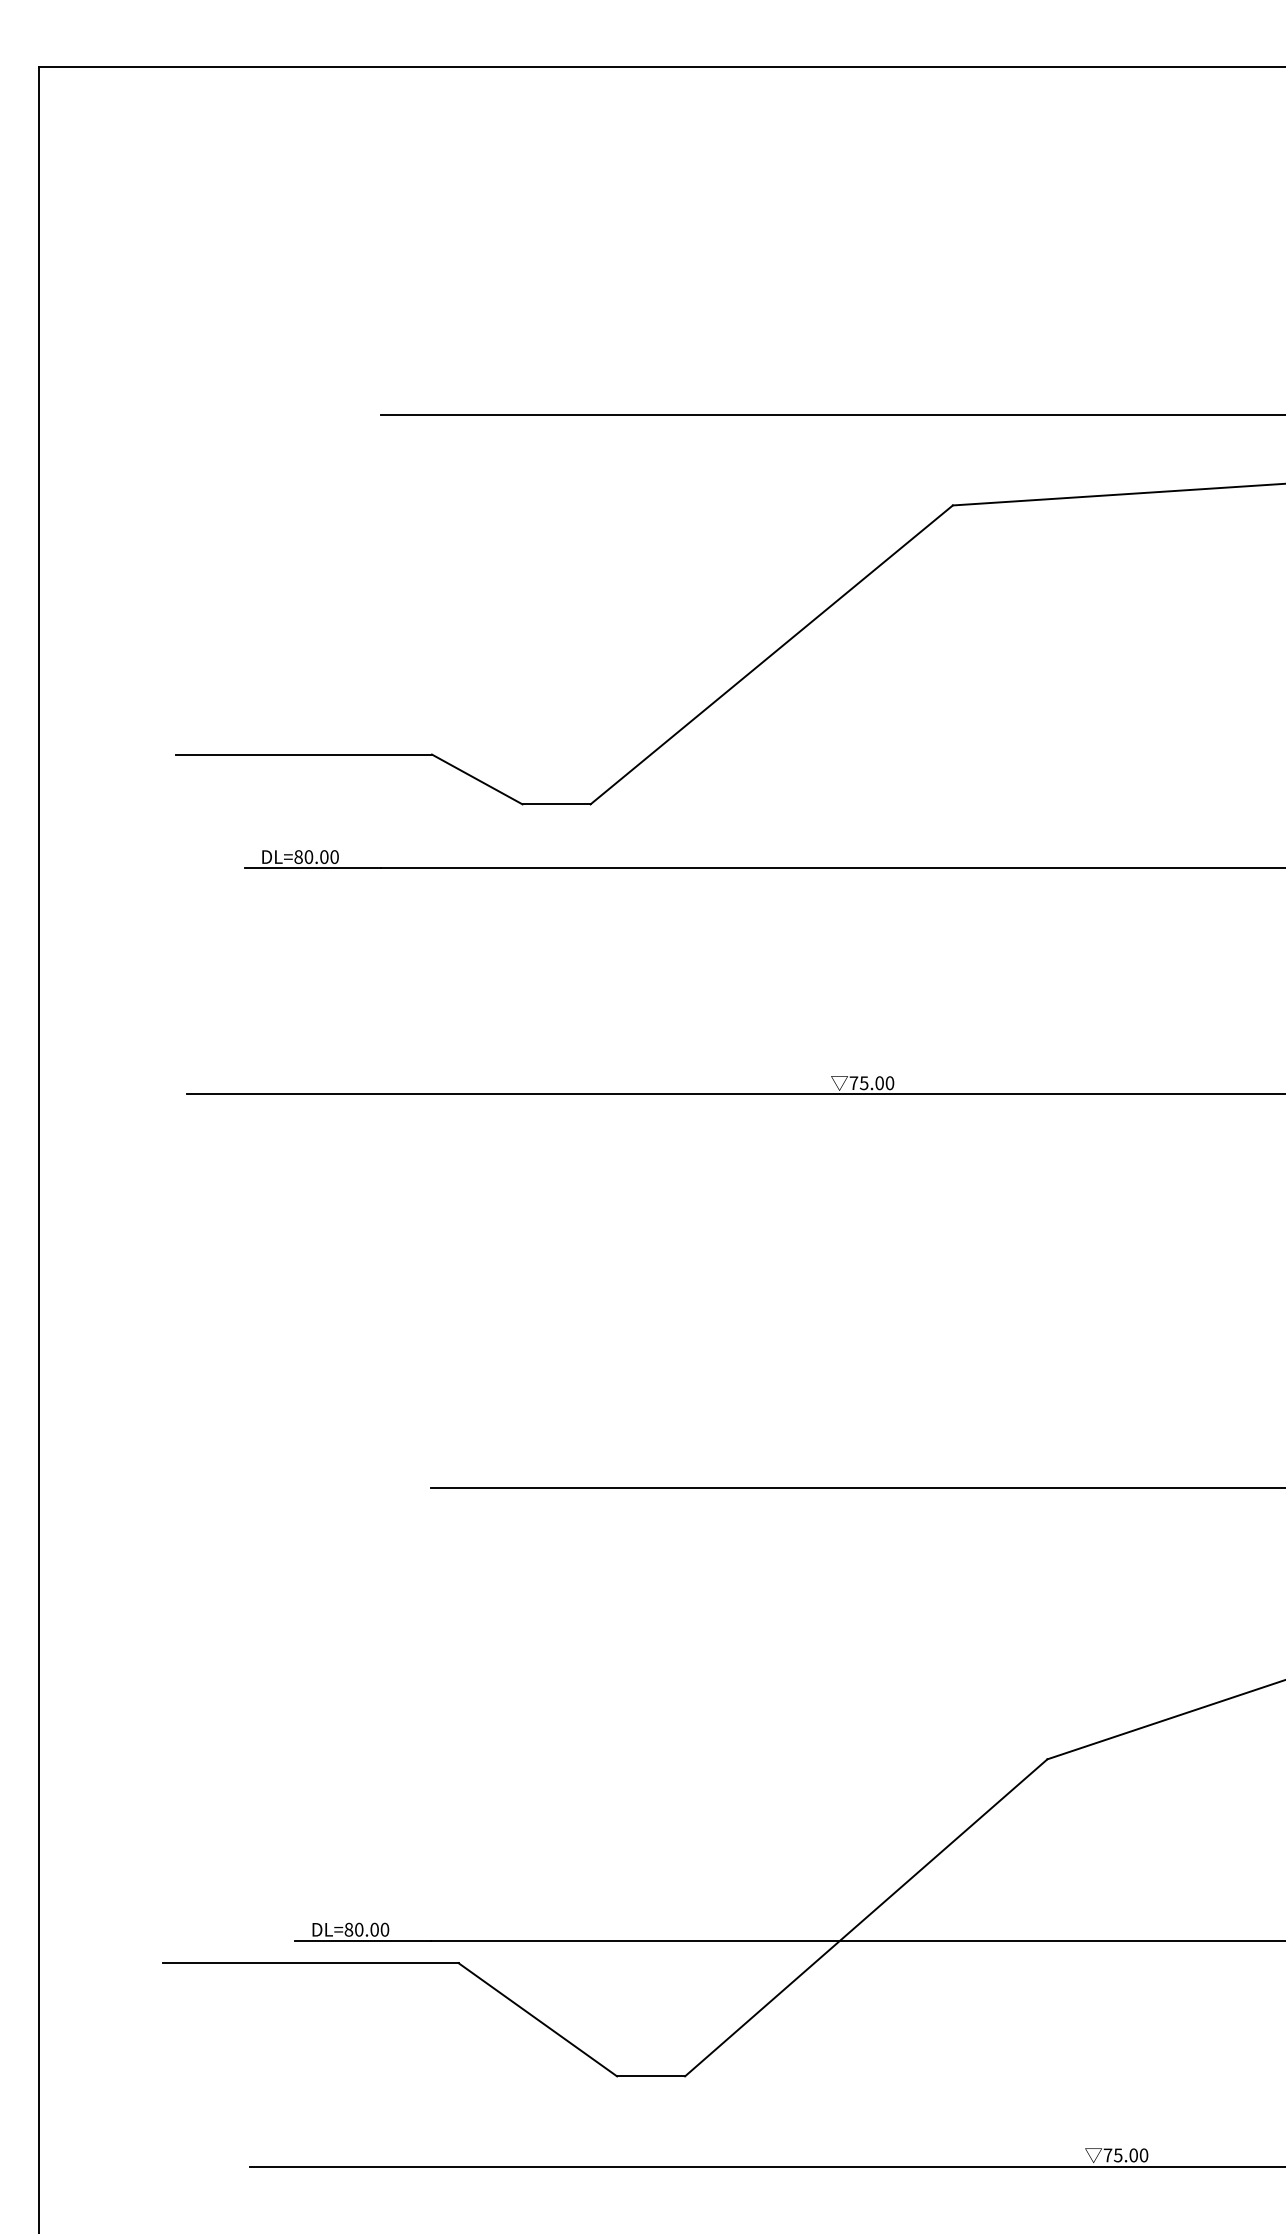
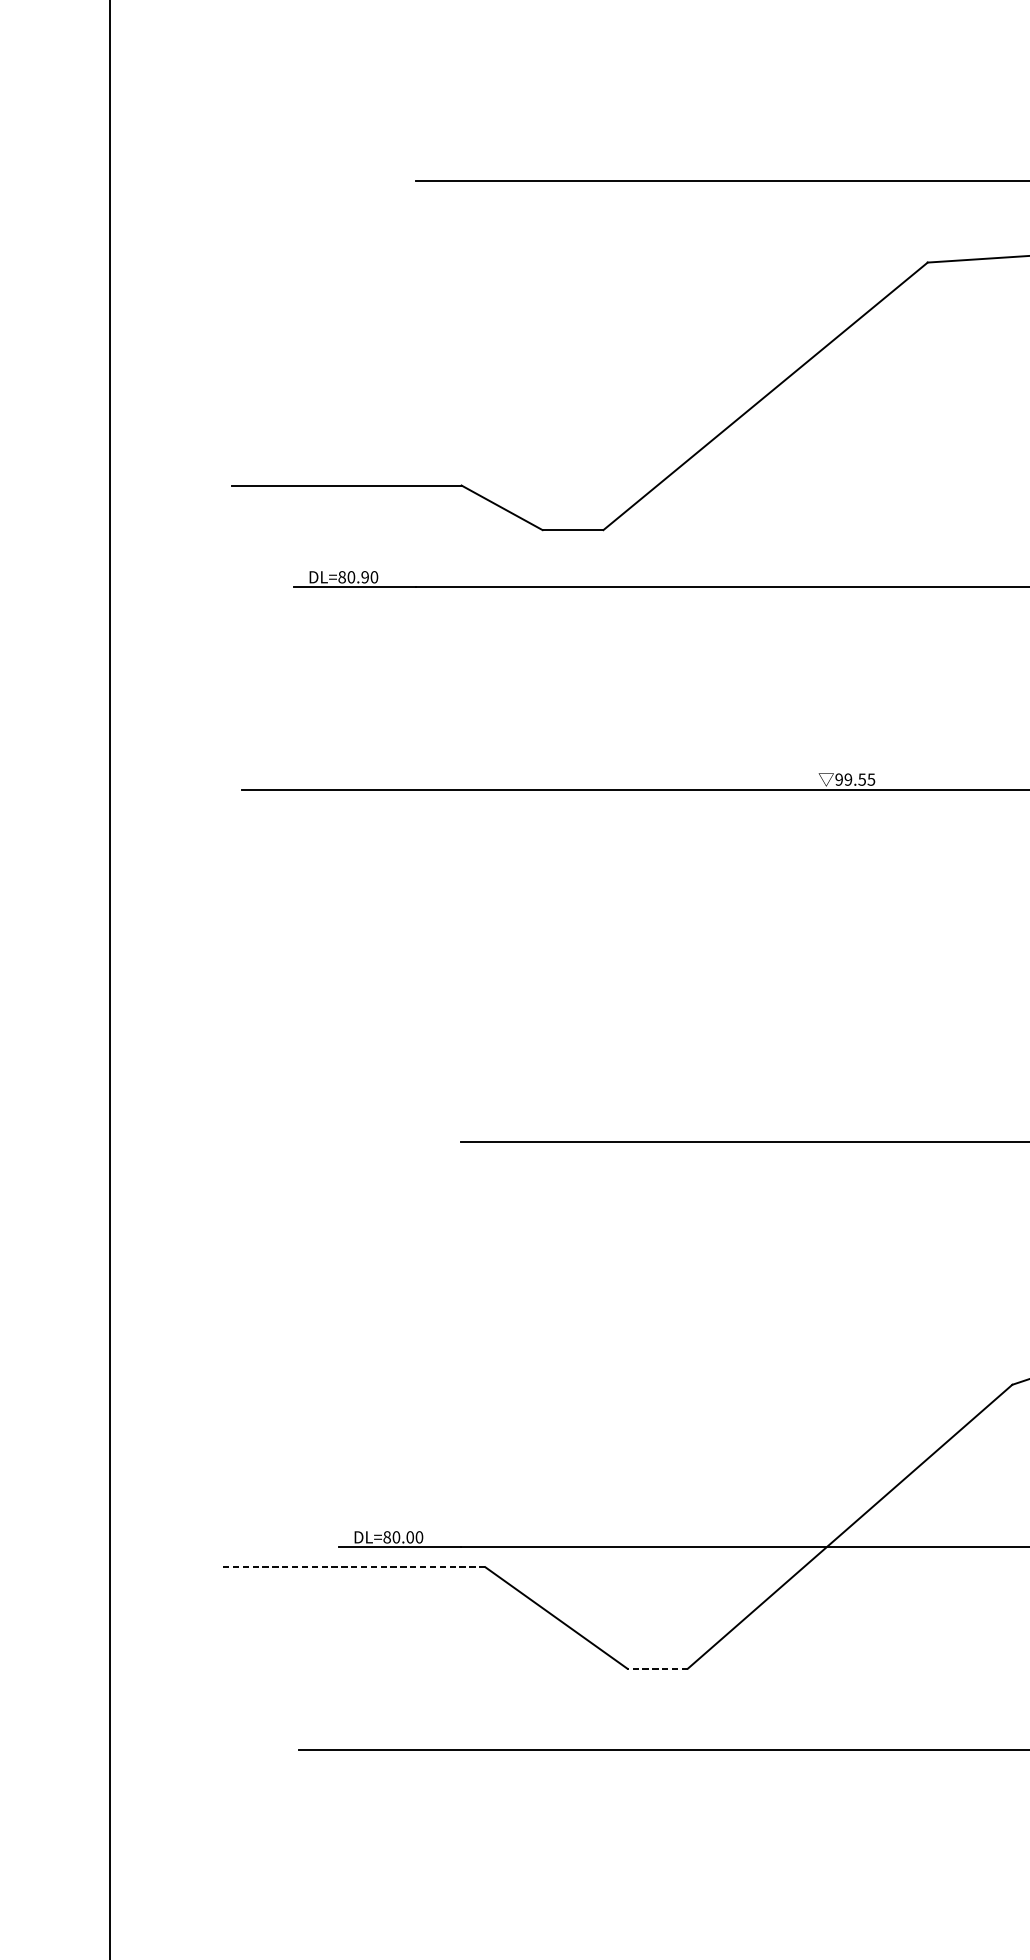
text: (324, 856) -> (365, 576), DL=80.00 -> DL=80.90
text: (871, 1083) -> (854, 779), 75.00 -> 99.55
line: (310, 1963) -> (352, 1567), solid -> dashed
line: (651, 2076) -> (658, 1668), solid -> dashed

